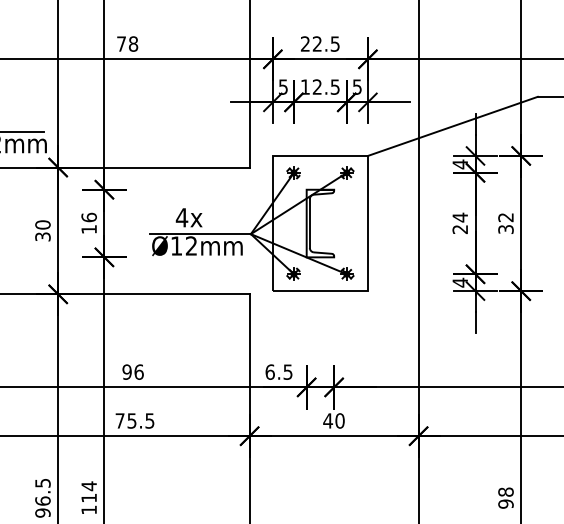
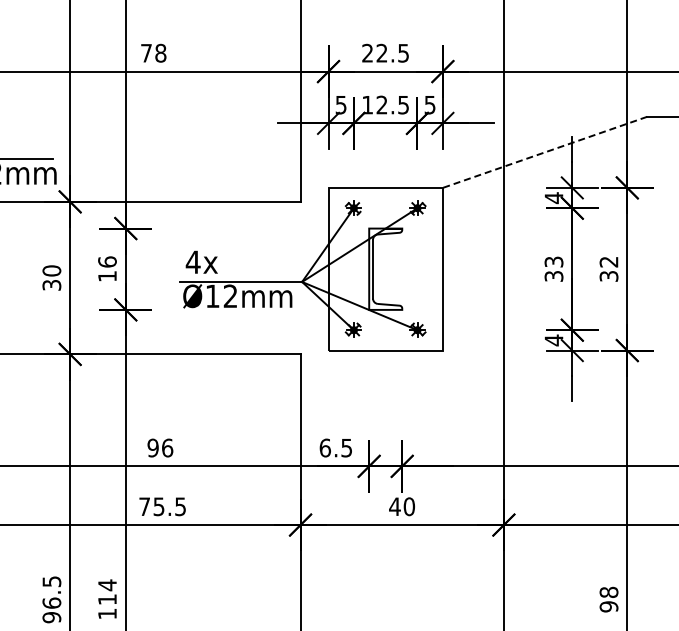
line: (452, 126) -> (544, 152), solid -> dashed
text: (188, 217) -> (201, 261), moved
text: (459, 222) -> (553, 268), 24 -> 33

